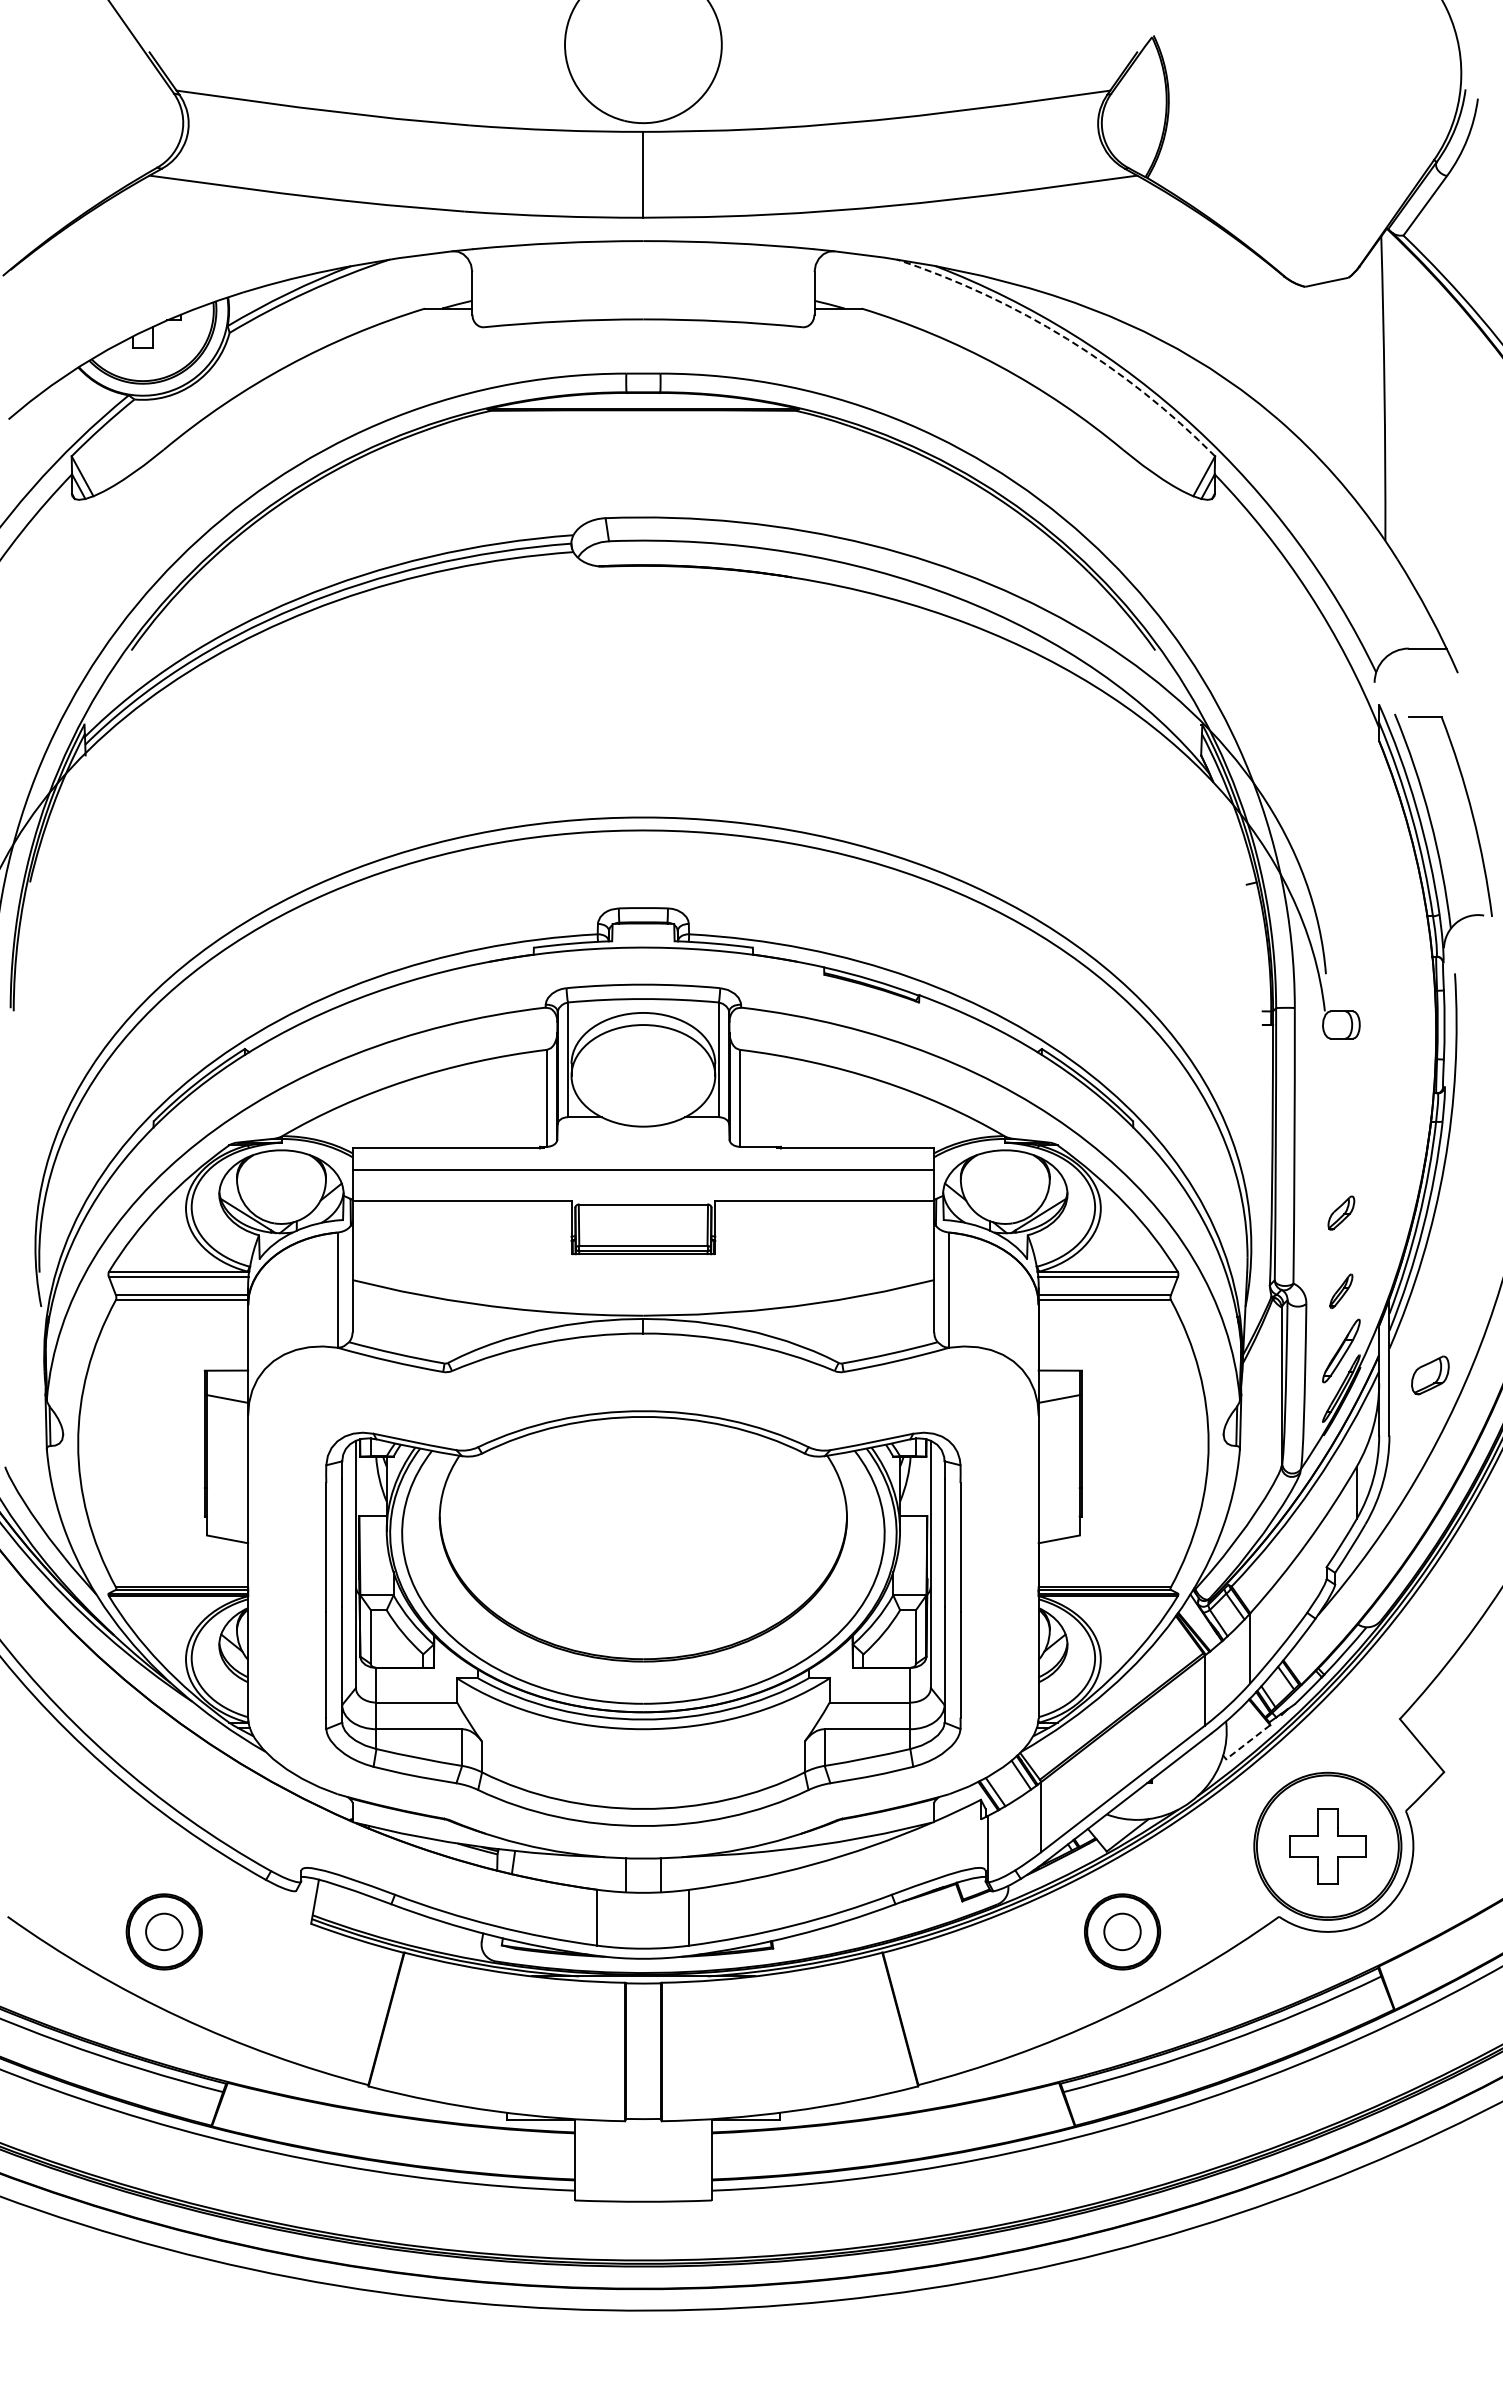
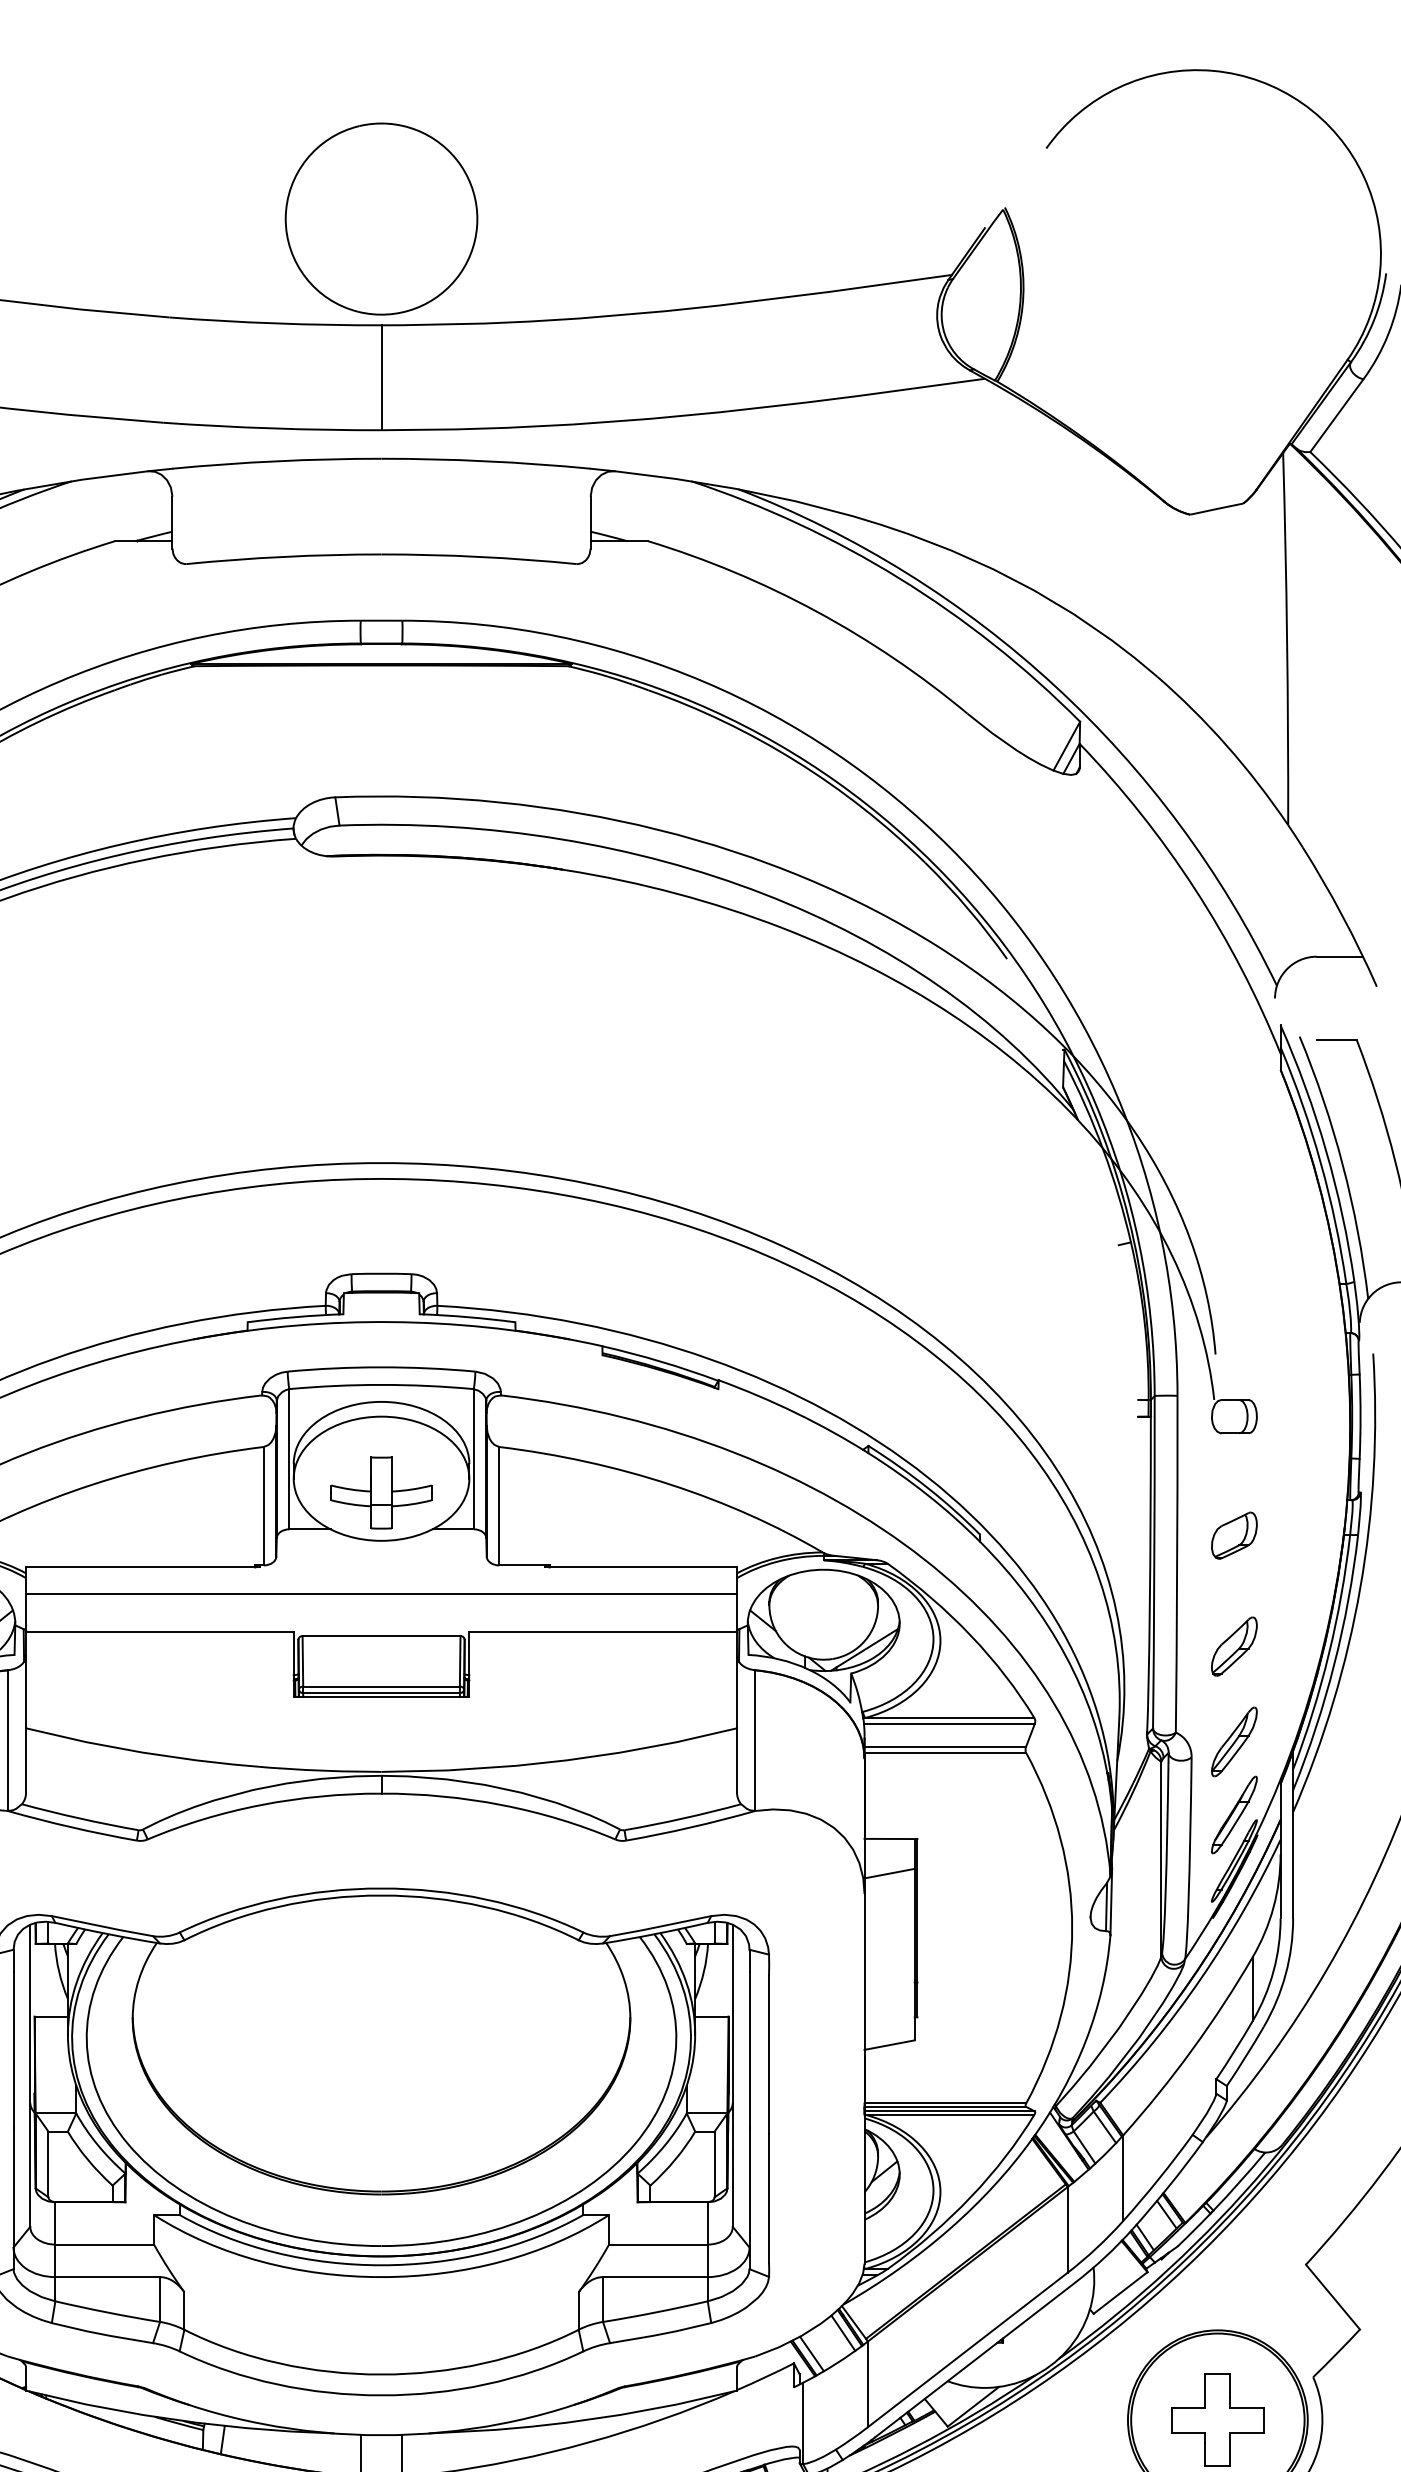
arc: (1067, 339) -> (899, 579), dashed -> solid
part: (642, 1087) -> (380, 1492), added
part: (1341, 1212) -> (1234, 1645), size x1.43
part: (1341, 1291) -> (1234, 1742), size x1.67
part: (1430, 1375) -> (1234, 1535), moved
line: (1248, 1742) -> (1120, 2293), dashed -> solid

